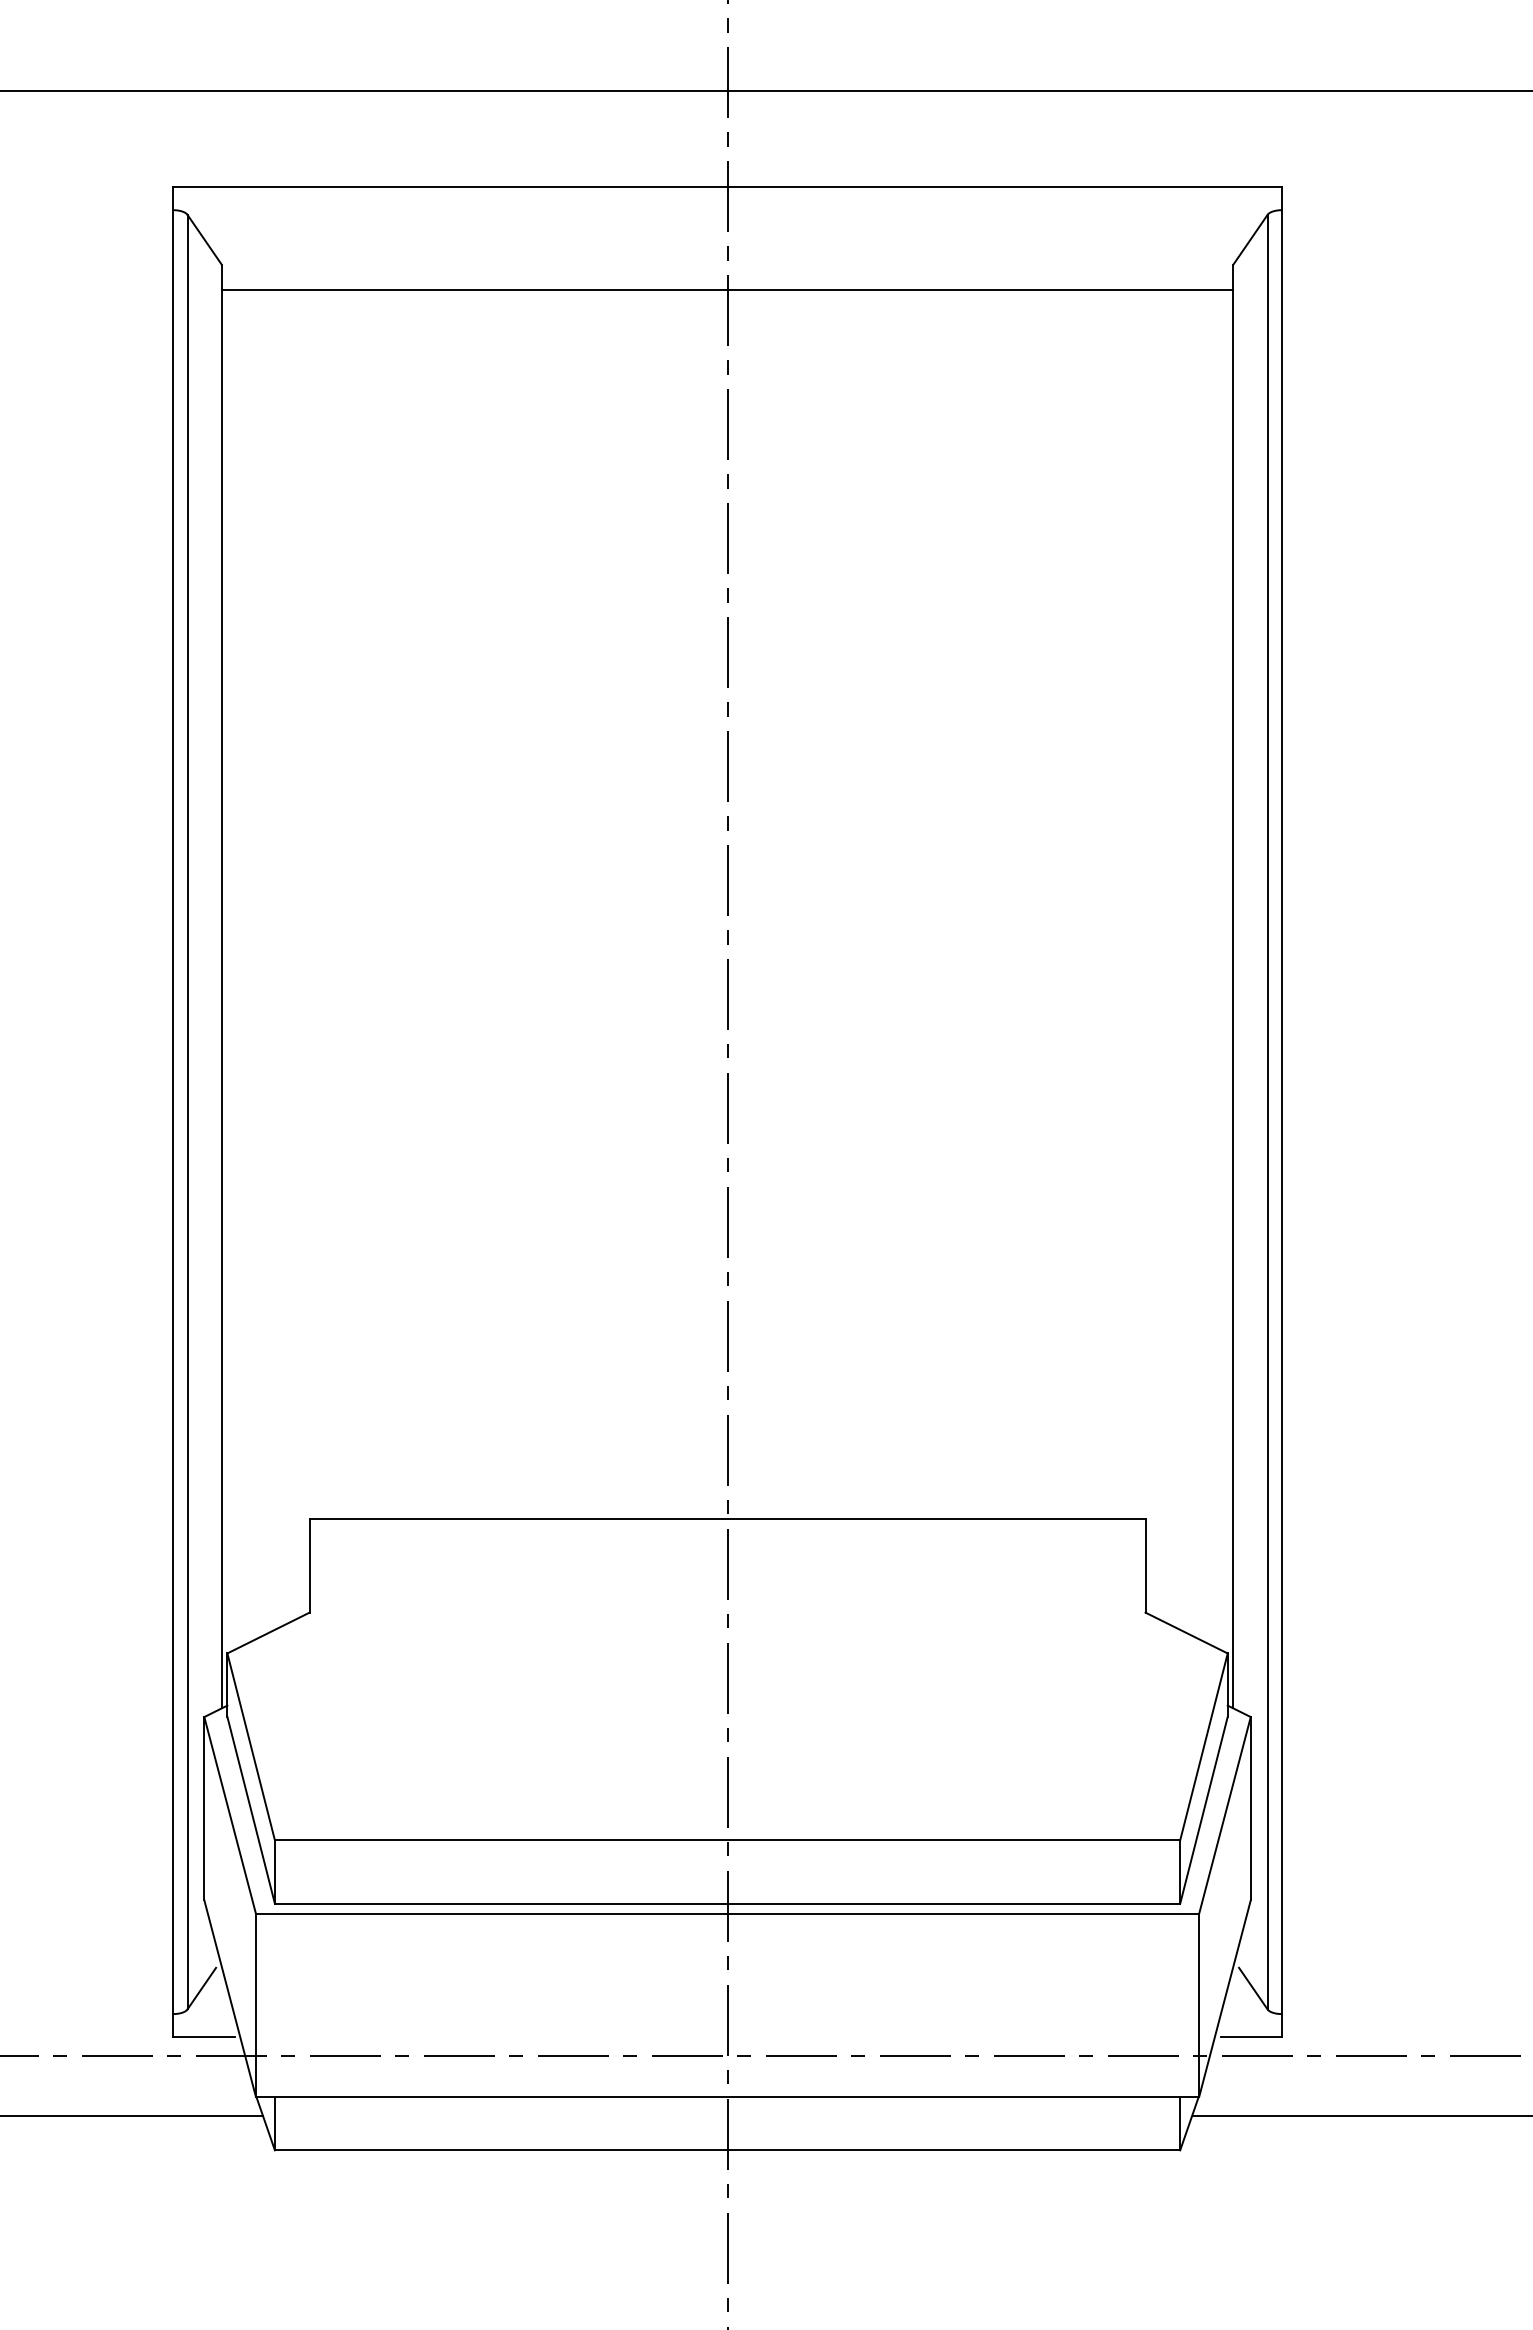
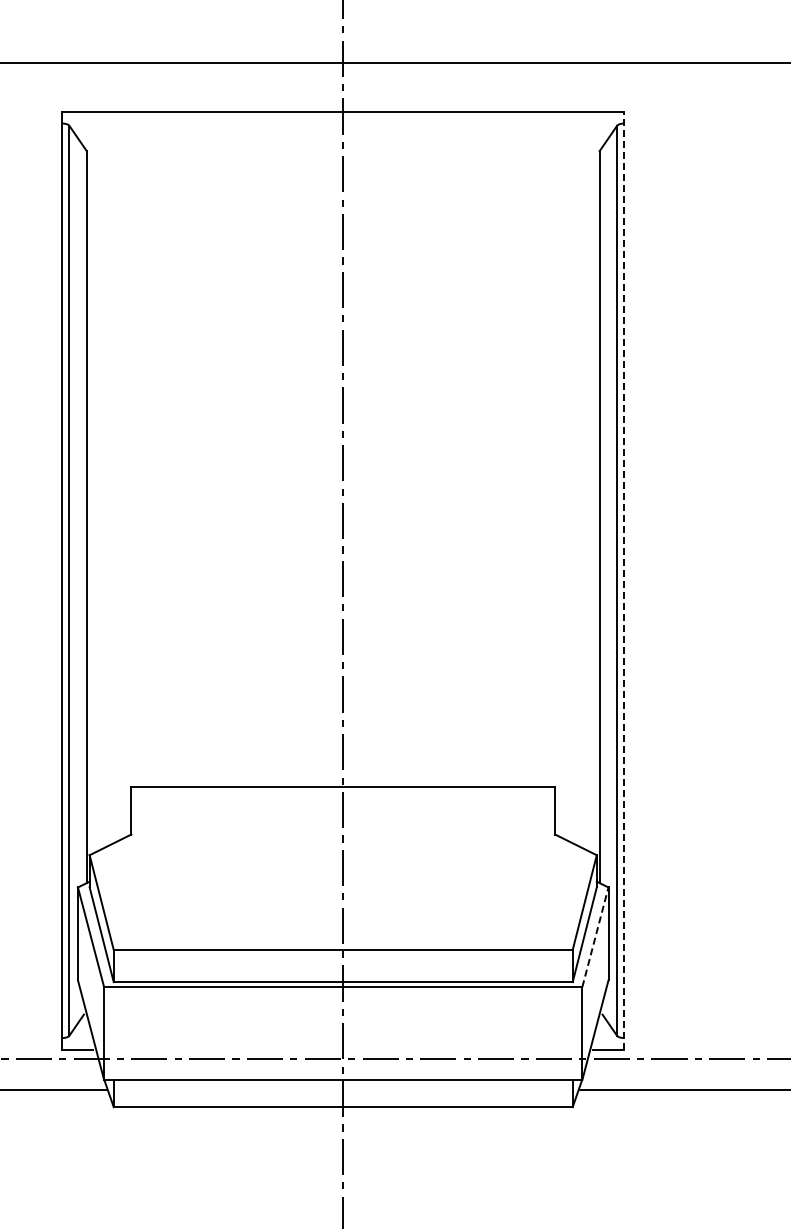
line: (726, 289) -> (342, 163), removed
line: (1282, 1111) -> (624, 580), solid -> dashed
line: (1225, 1815) -> (595, 937), solid -> dashed

